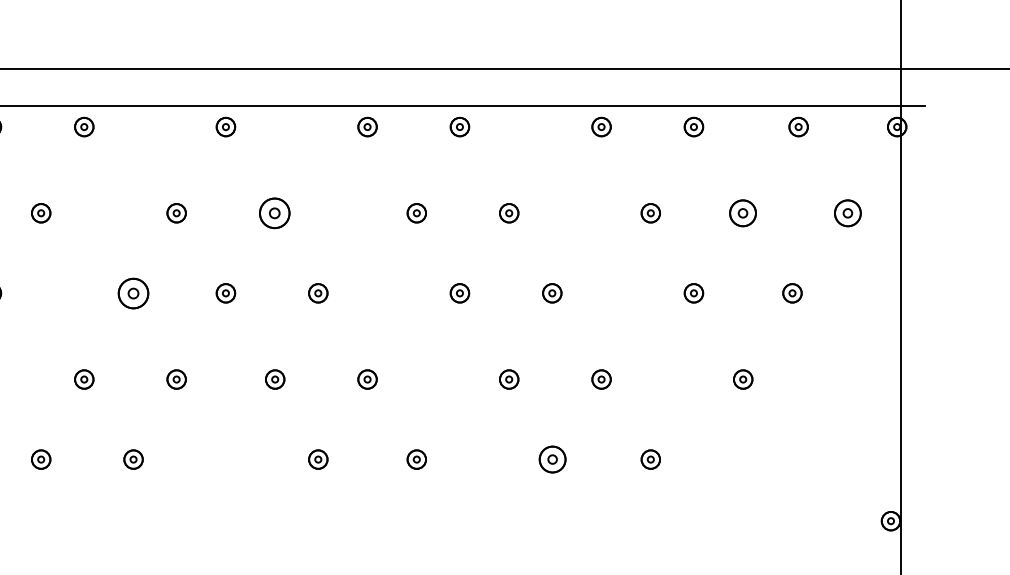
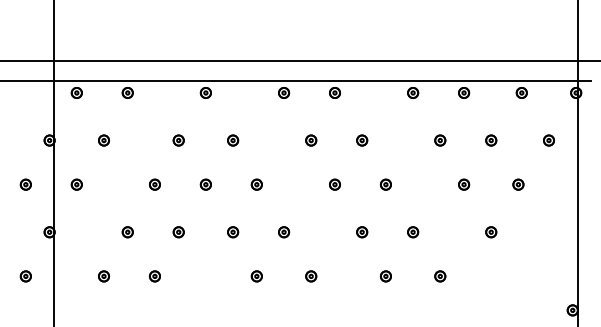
part: (275, 213) -> (233, 140), size x0.62
part: (743, 213) -> (491, 140), size x0.71
part: (847, 213) -> (548, 140), size x0.71
part: (132, 292) -> (154, 184), size x0.62
part: (551, 459) -> (385, 276), size x0.71

